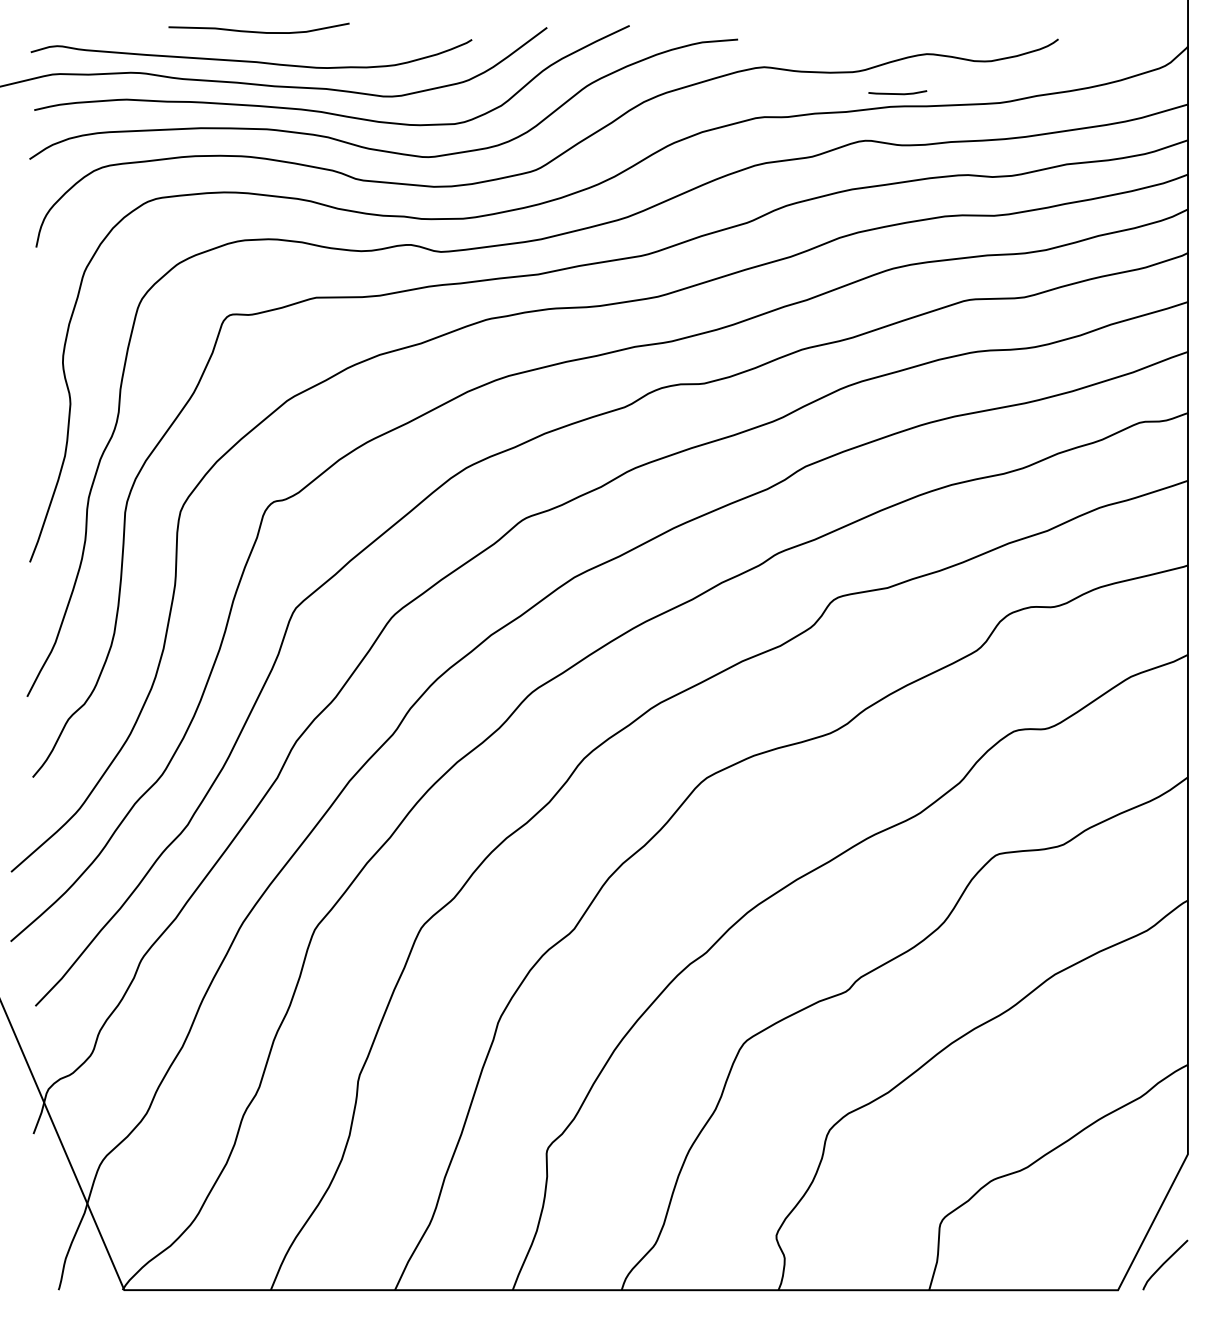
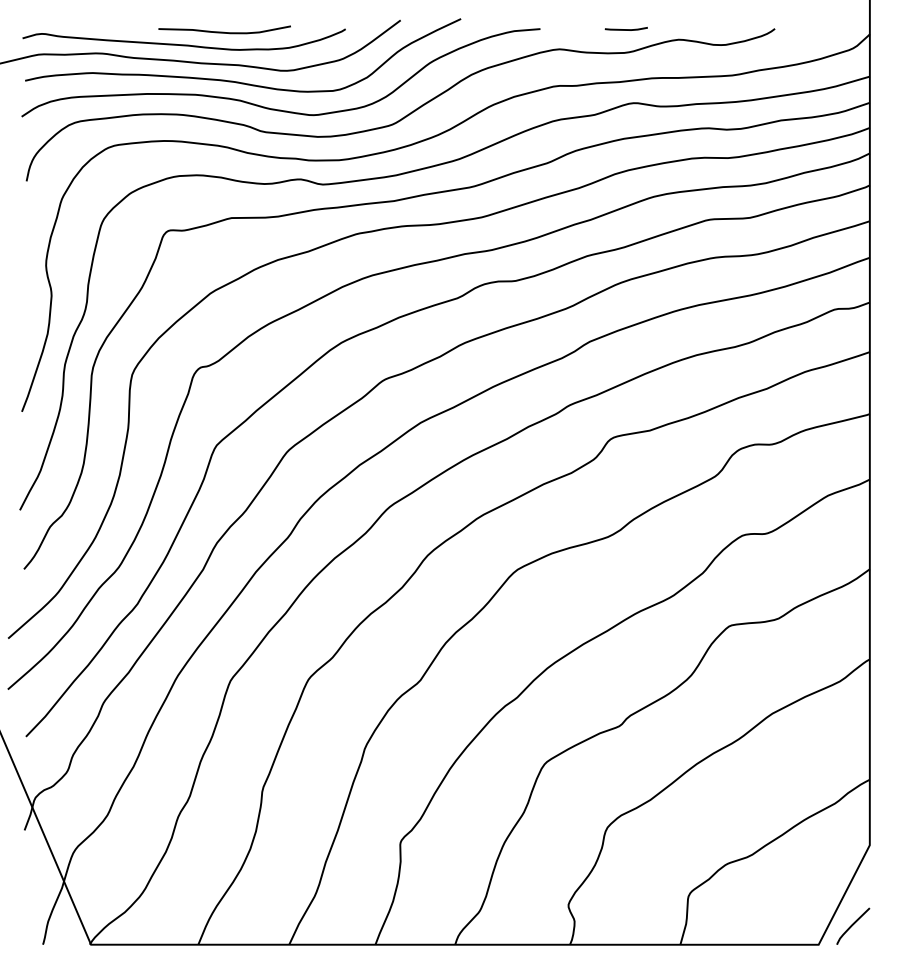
curve: (258, 30) -> (224, 31), moved
line: (896, 93) -> (625, 29), moved

